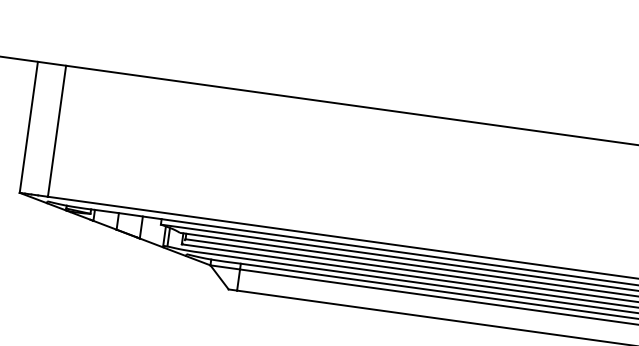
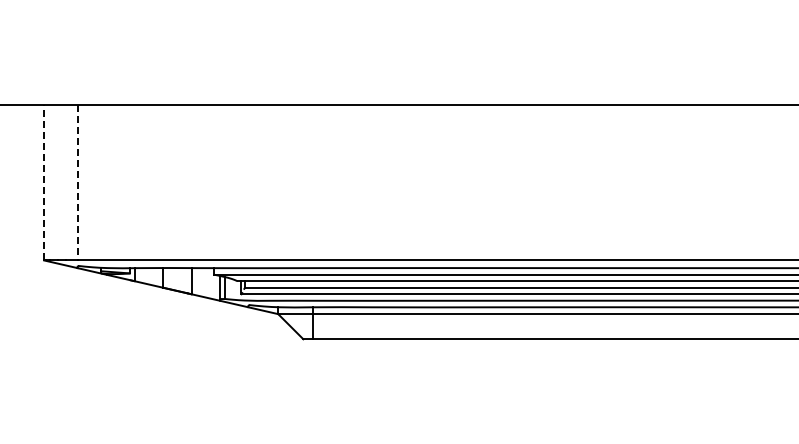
line: (29, 127) -> (44, 182), solid -> dashed
line: (56, 131) -> (77, 182), solid -> dashed

